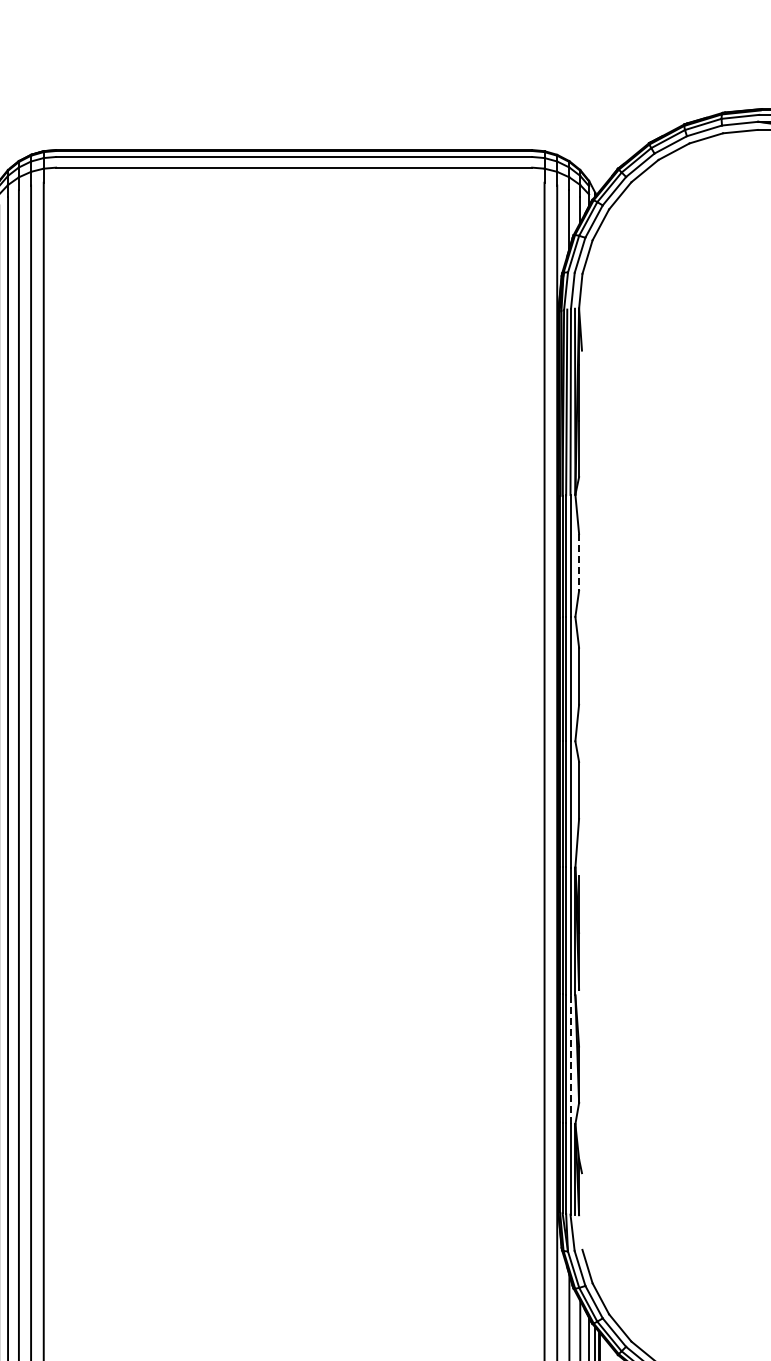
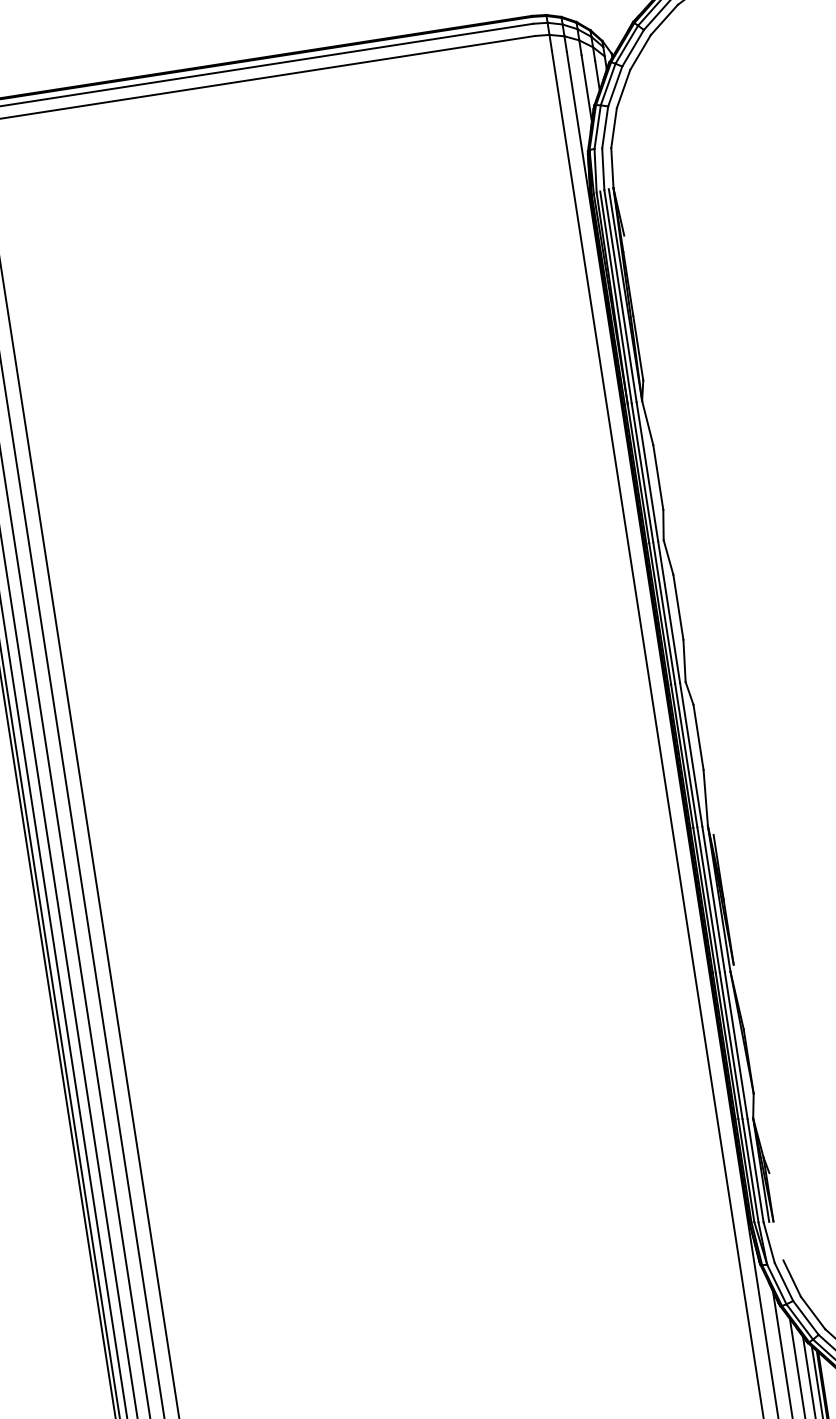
line: (579, 562) -> (658, 477), dashed -> solid
line: (570, 1059) -> (736, 1045), dashed -> solid

